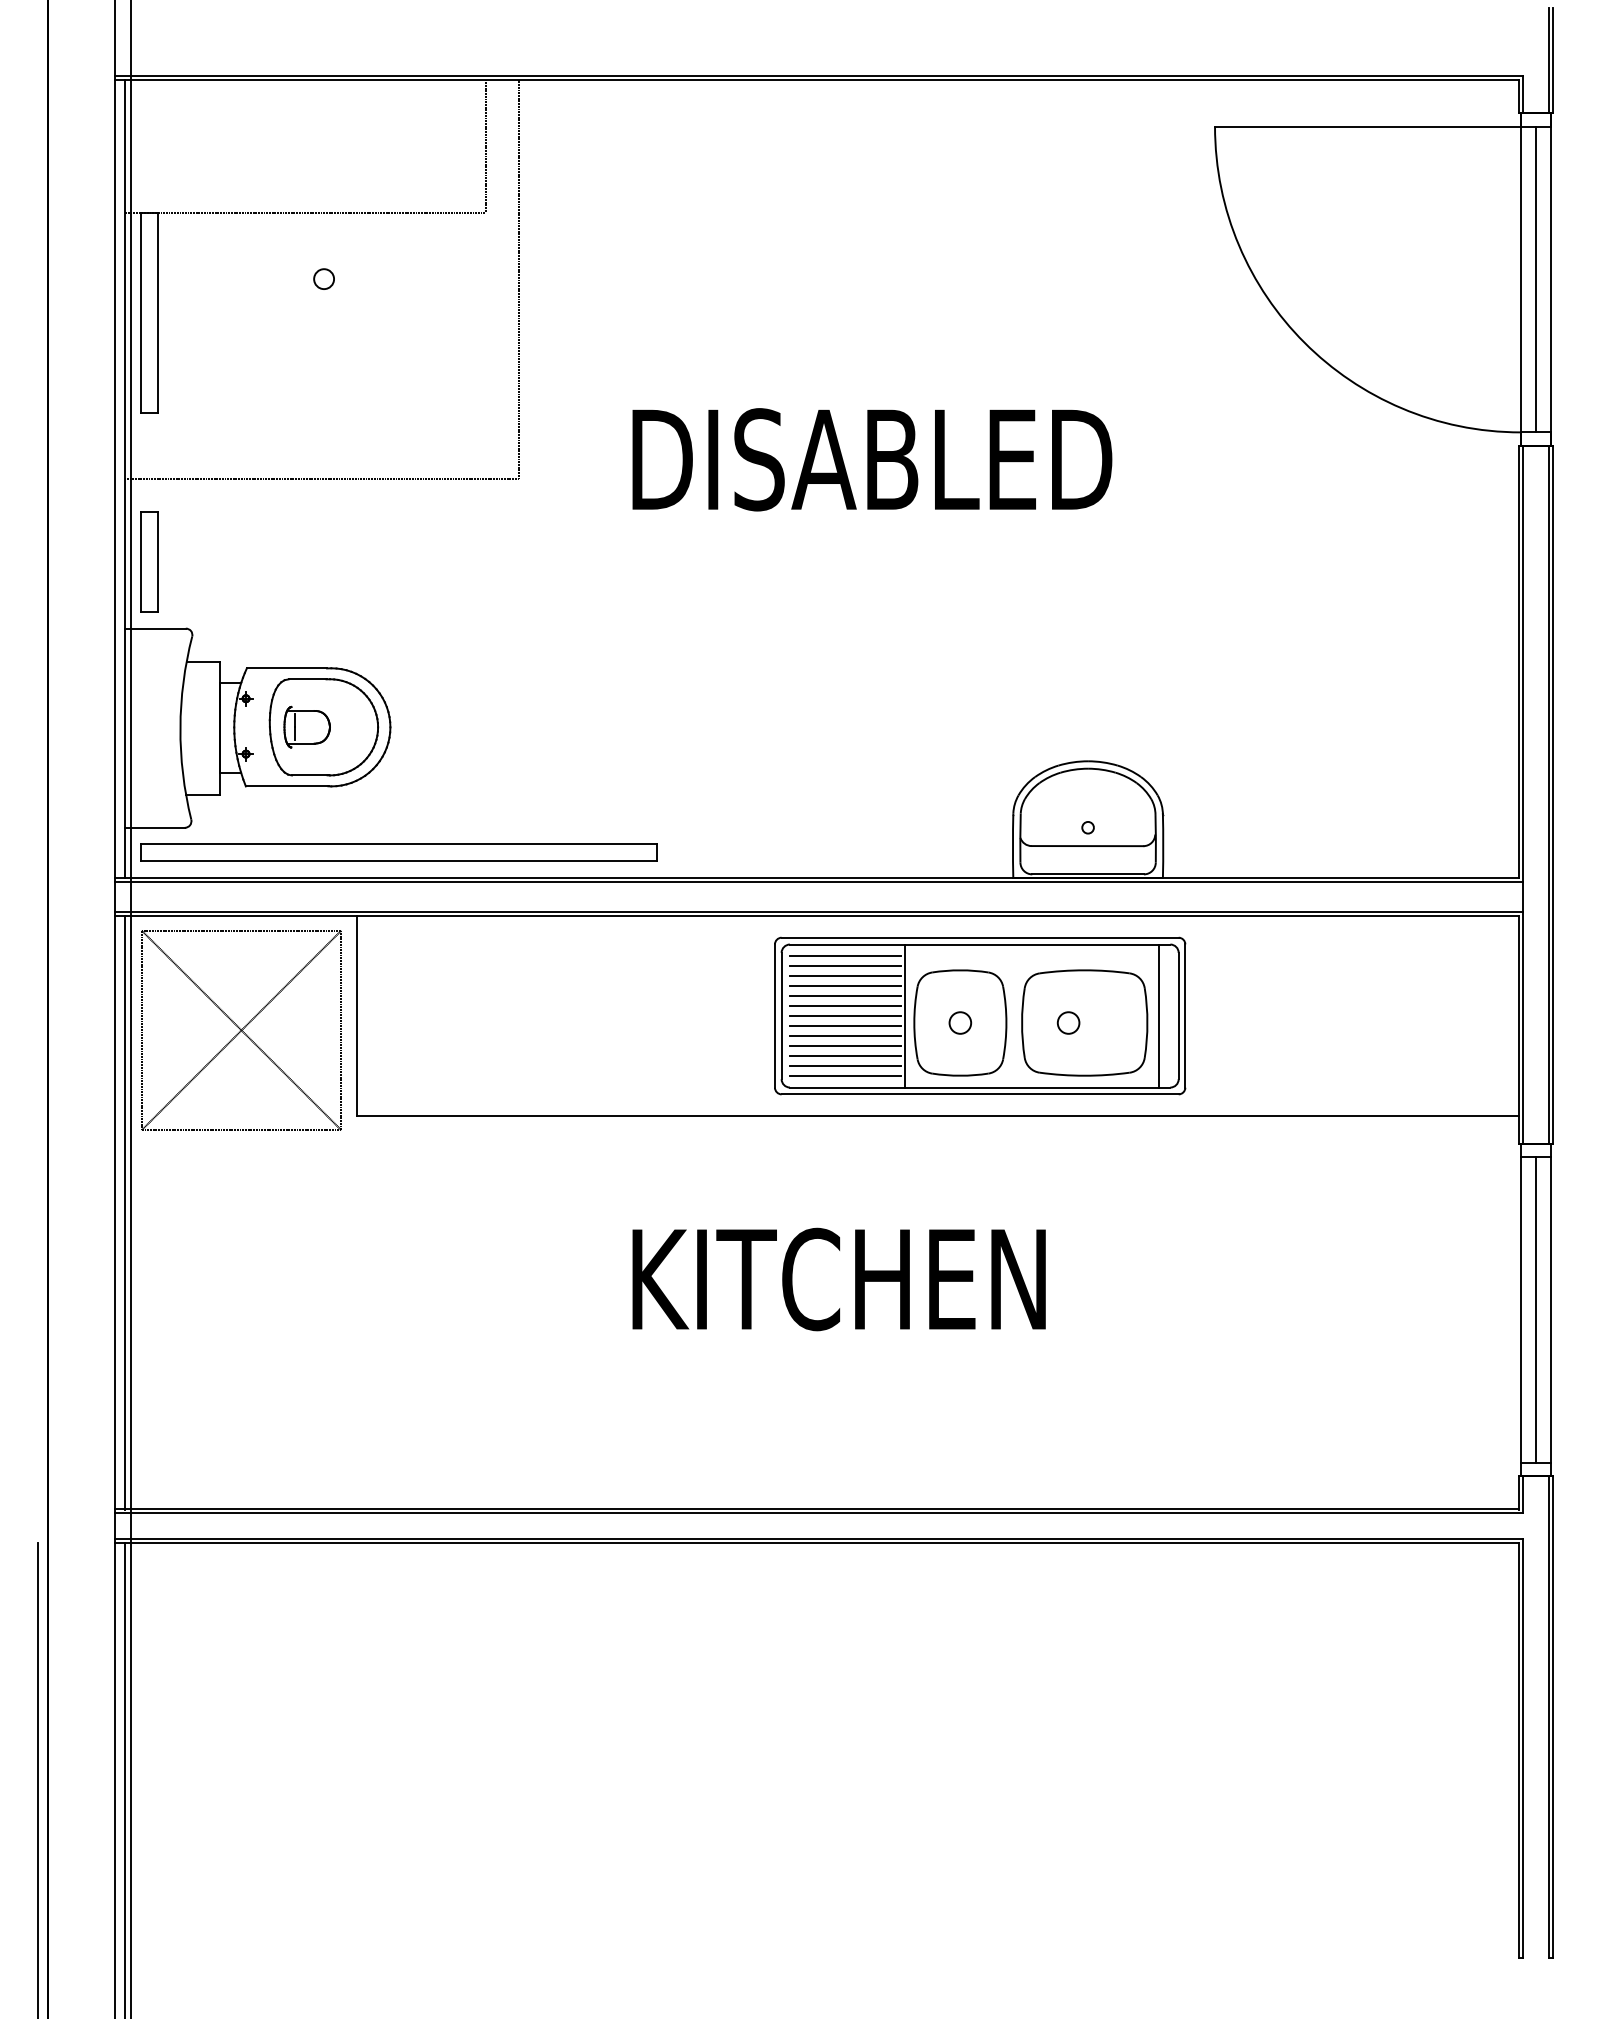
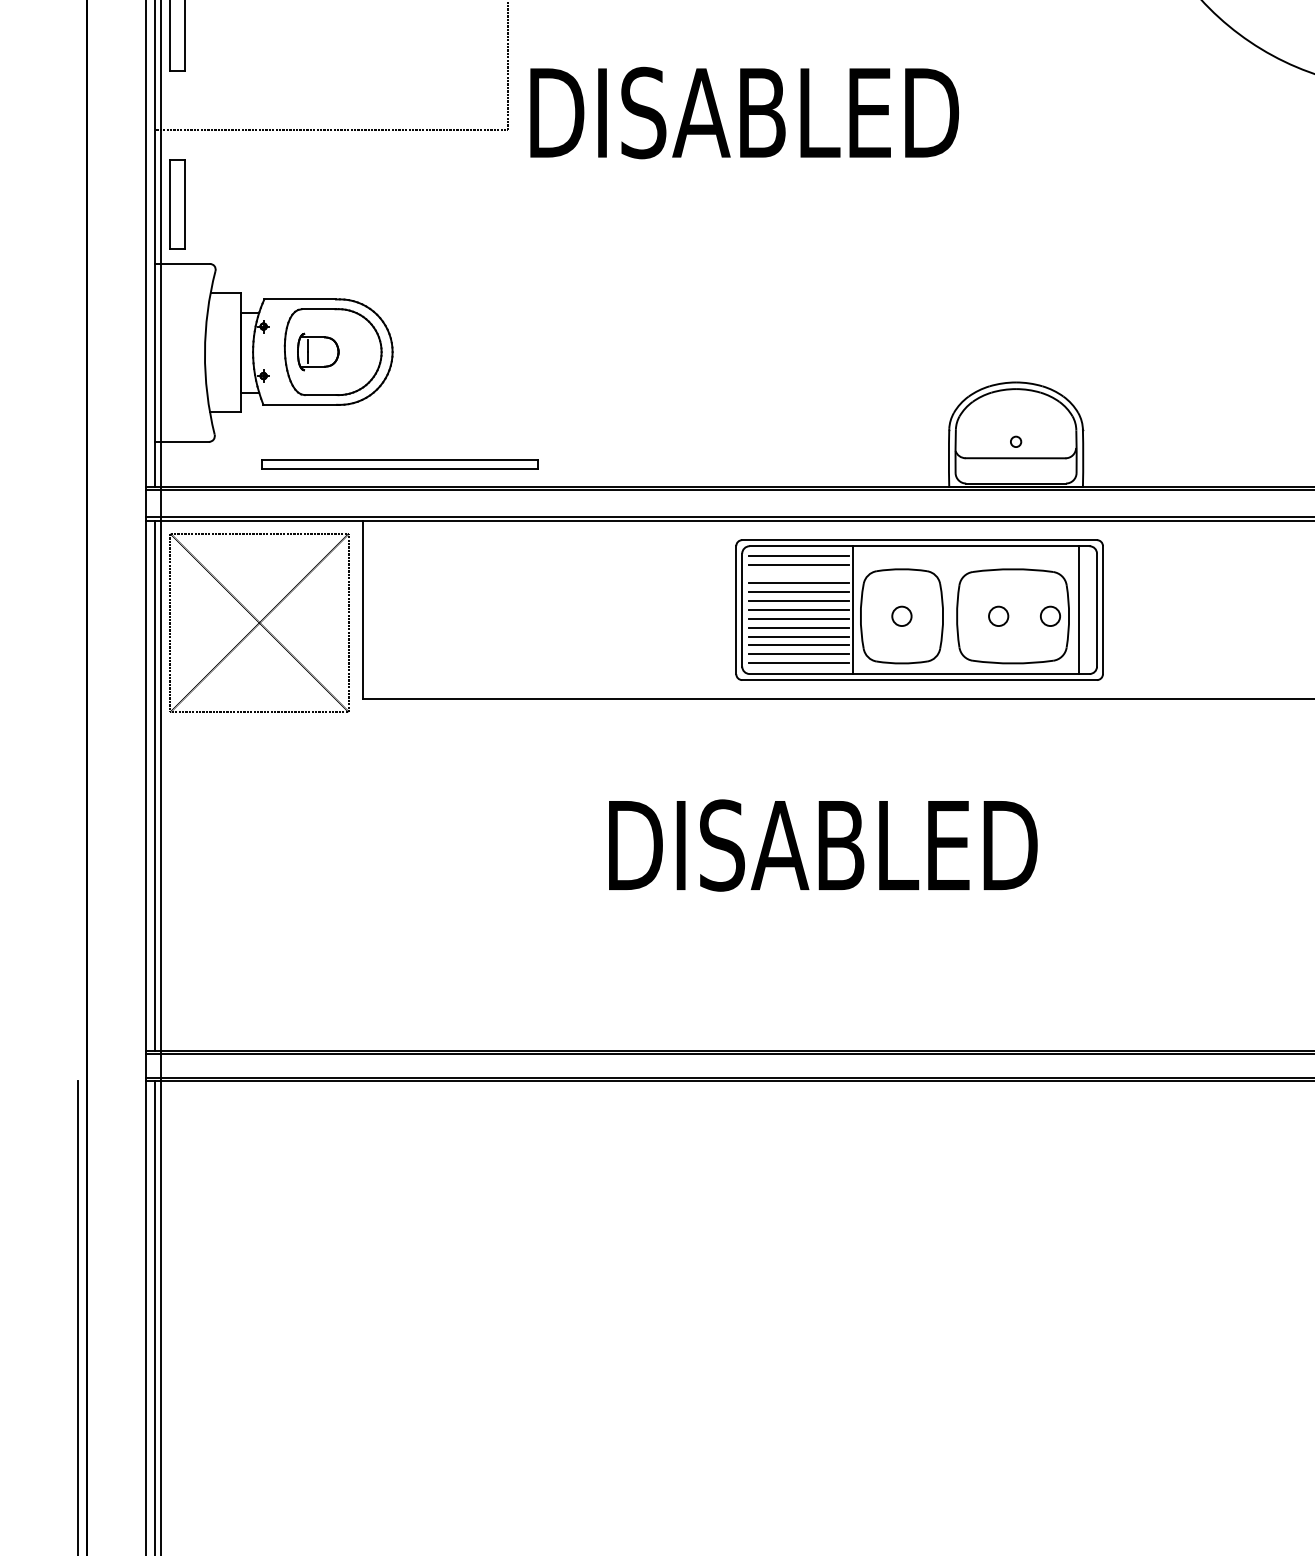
text: (872, 459) -> (744, 112), moved
part: (398, 852) -> (399, 463), size x0.6
line: (845, 975) -> (799, 573), removed
circle: (1126, 1022) -> (1050, 615), added
text: (877, 1279) -> (827, 845), KITCHEN -> DISABLED

